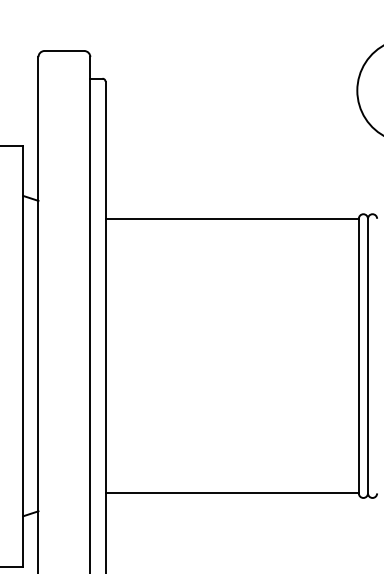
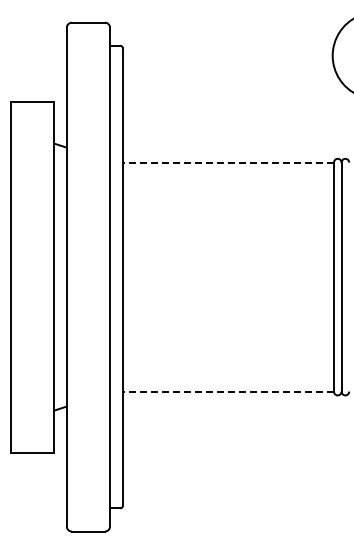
line: (232, 218) -> (228, 162), solid -> dashed
line: (232, 493) -> (228, 391), solid -> dashed

